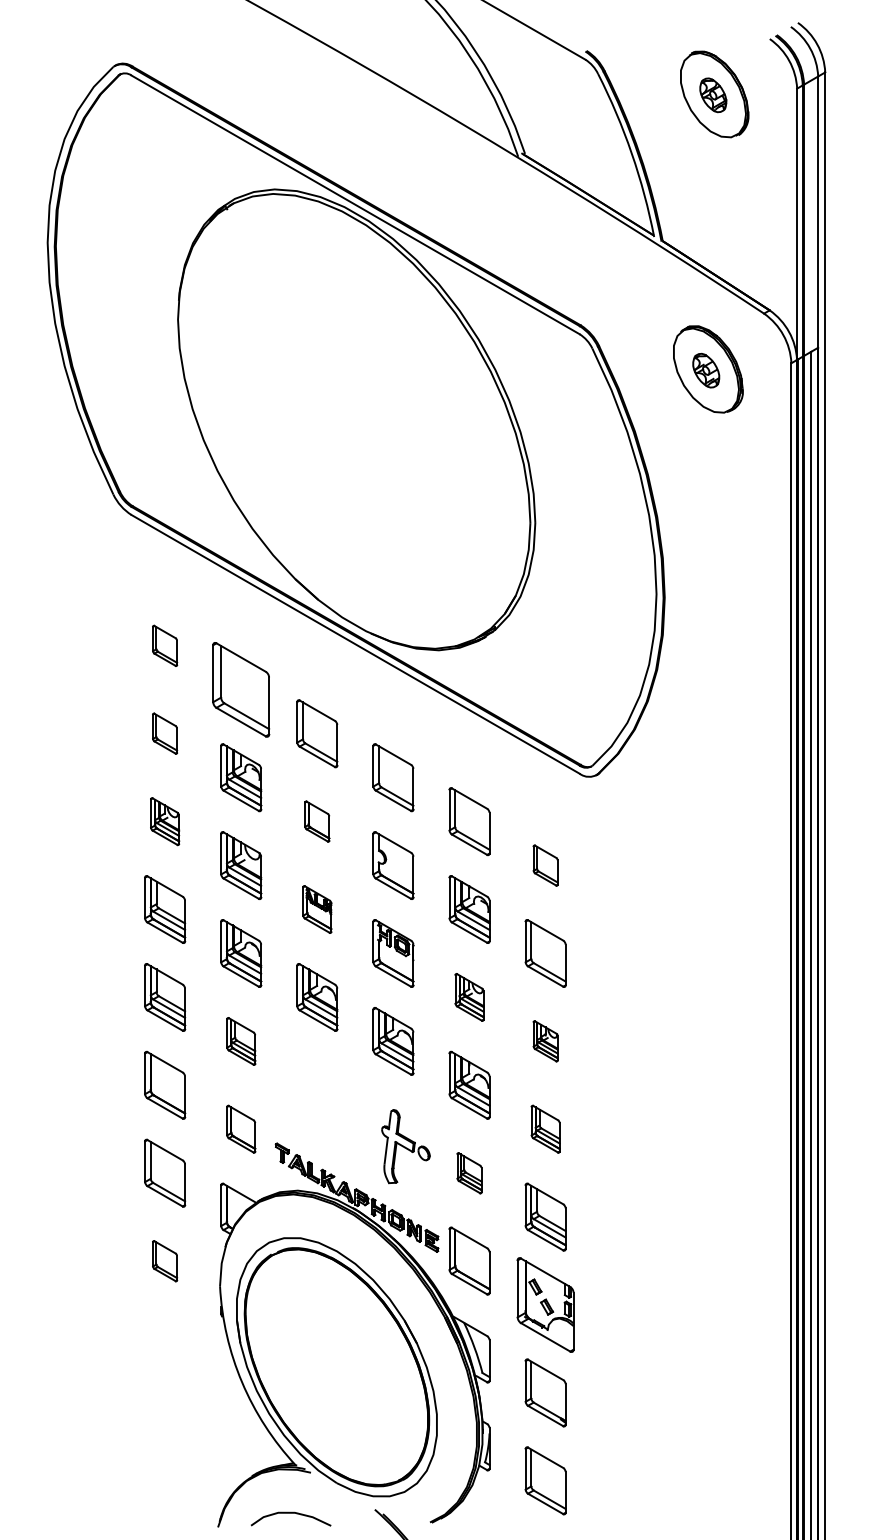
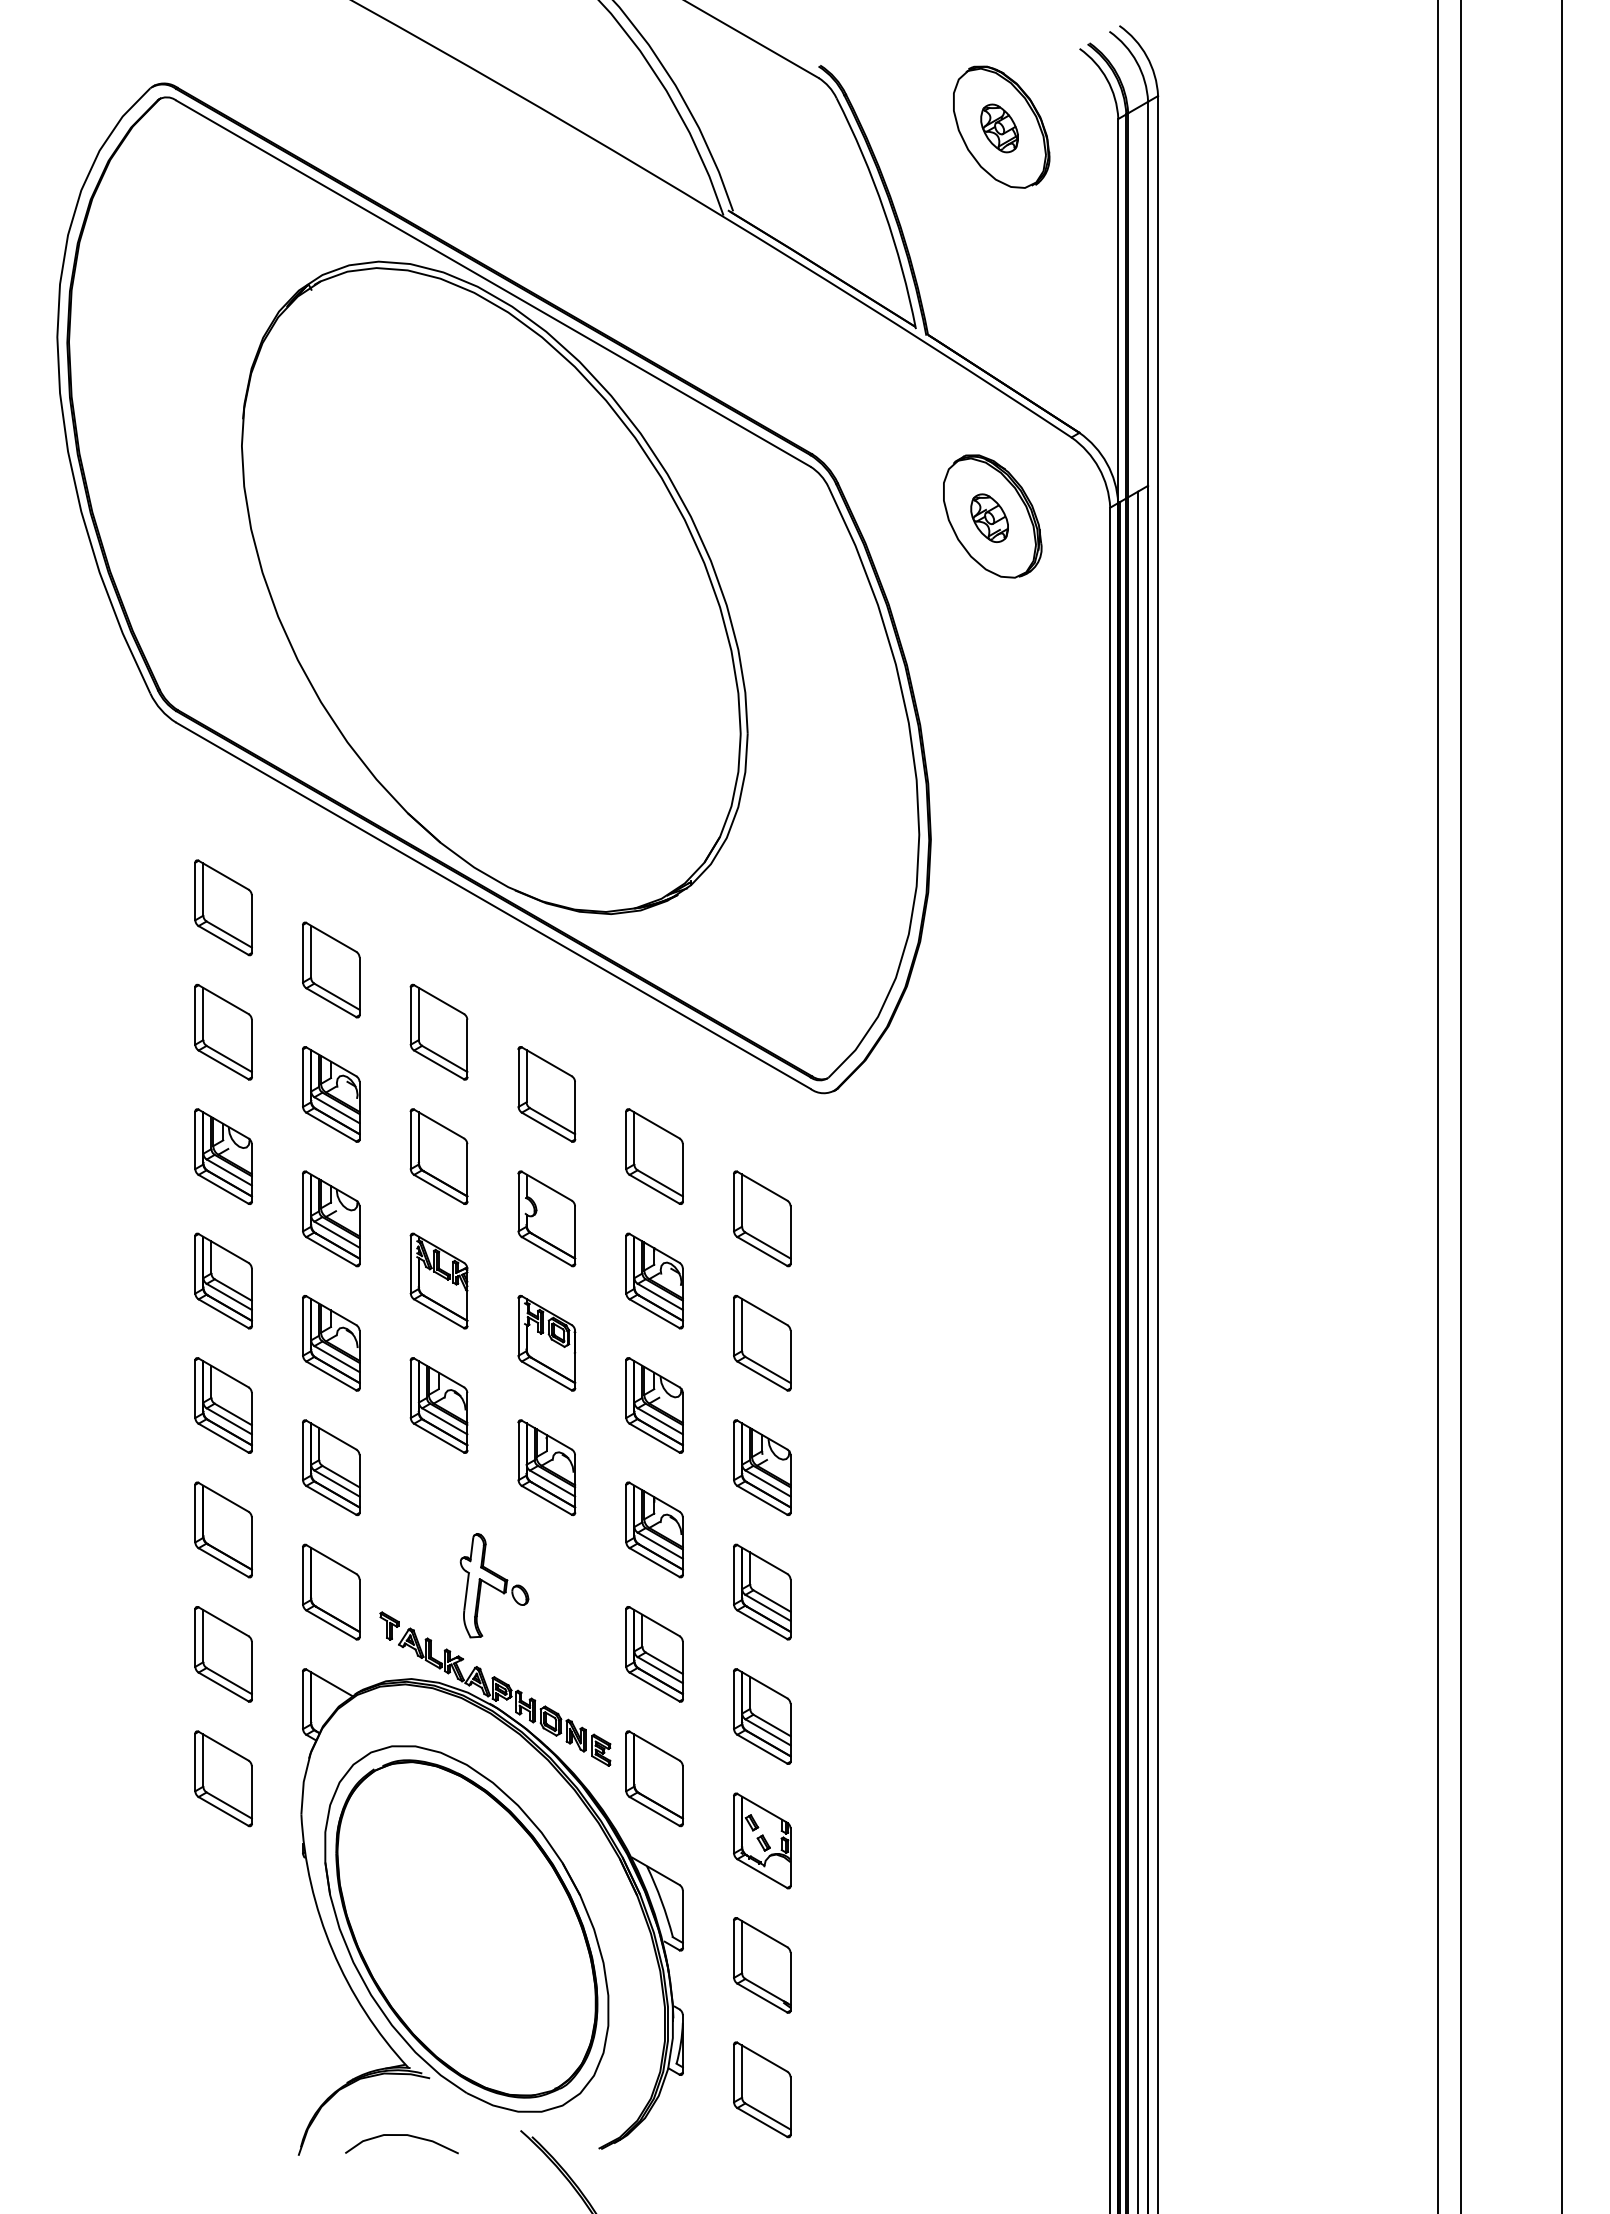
part: (165, 645) -> (223, 907), size x1.67
part: (241, 689) -> (331, 969), size x0.71
part: (165, 733) -> (223, 1031), size x1.67
part: (165, 821) -> (223, 1156), size x1.43
part: (316, 821) -> (438, 1156), size x1.67
part: (545, 865) -> (762, 1218), size x1.67
part: (316, 909) -> (438, 1280), size x1.43
part: (469, 997) -> (654, 1405), size x1.43
part: (241, 1041) -> (331, 1467), size x1.43
part: (545, 1041) -> (762, 1467), size x1.67
part: (241, 1128) -> (331, 1591), size x1.43
part: (545, 1128) -> (762, 1591), size x1.43
part: (405, 1146) -> (494, 1585), moved
part: (469, 1173) -> (654, 1654), size x1.67
part: (165, 1260) -> (223, 1778), size x1.67
part: (545, 1304) -> (762, 1840), size x0.71

